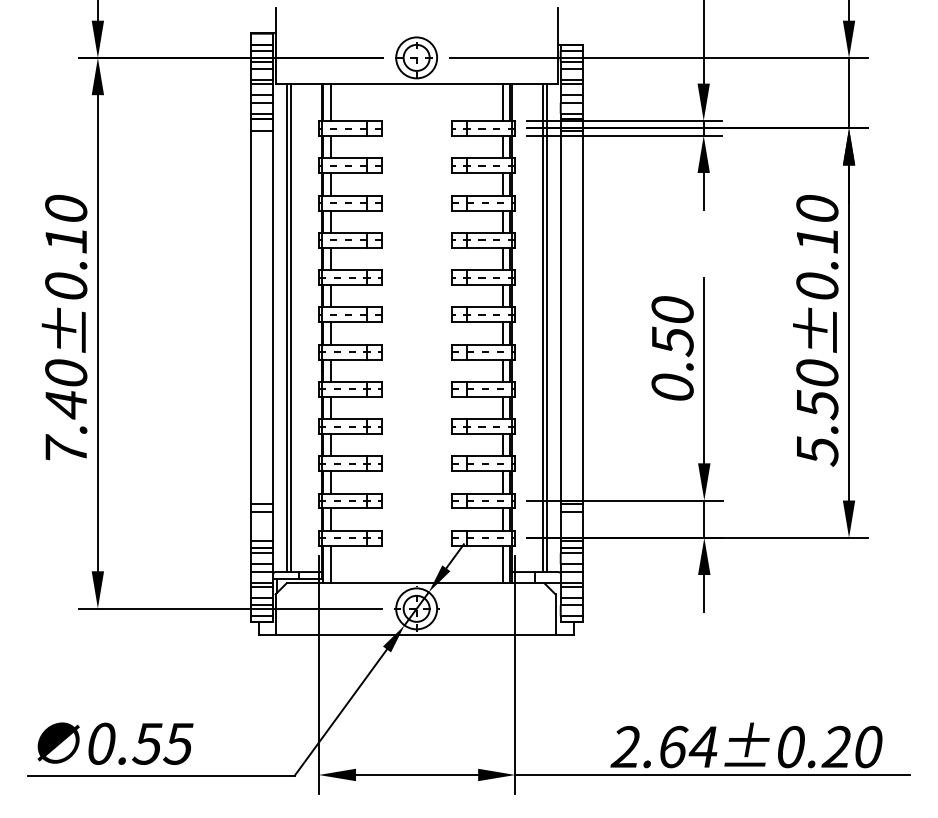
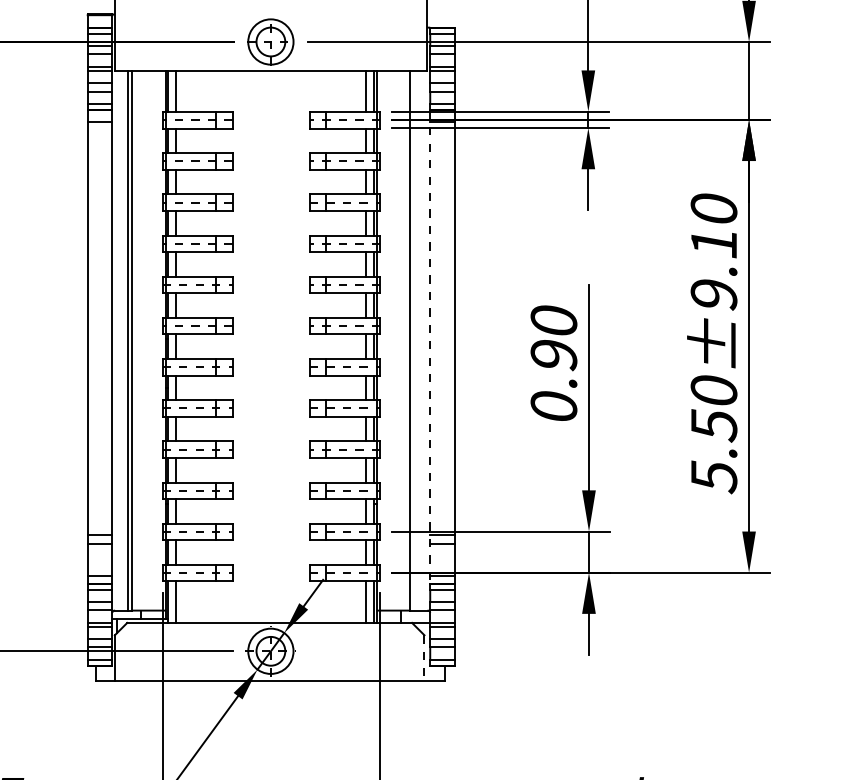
text: (817, 286) -> (714, 294), 5.50±0.10 -> 5.50±9.10
line: (546, 328) -> (414, 341), removed
line: (560, 333) -> (429, 346), solid -> dashed
text: (672, 341) -> (553, 355), 0.50 -> 0.90
line: (555, 615) -> (424, 658), solid -> dashed

